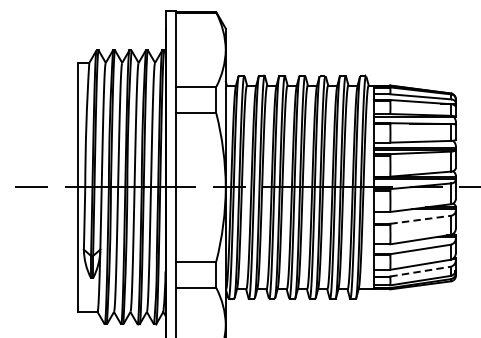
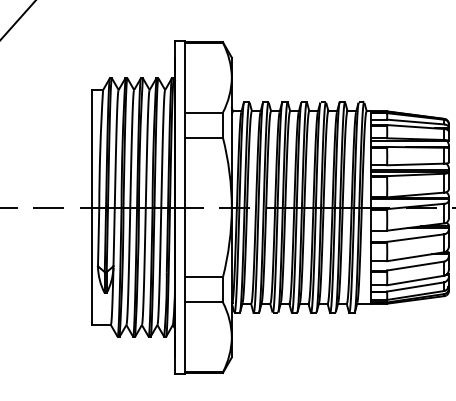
line: (420, 220) -> (415, 238), dashed -> solid
line: (421, 271) -> (416, 286), dashed -> solid

